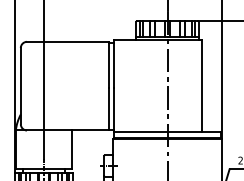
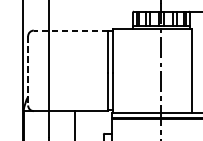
line: (67, 41) -> (70, 30), solid -> dashed
line: (20, 86) -> (27, 71), solid -> dashed

